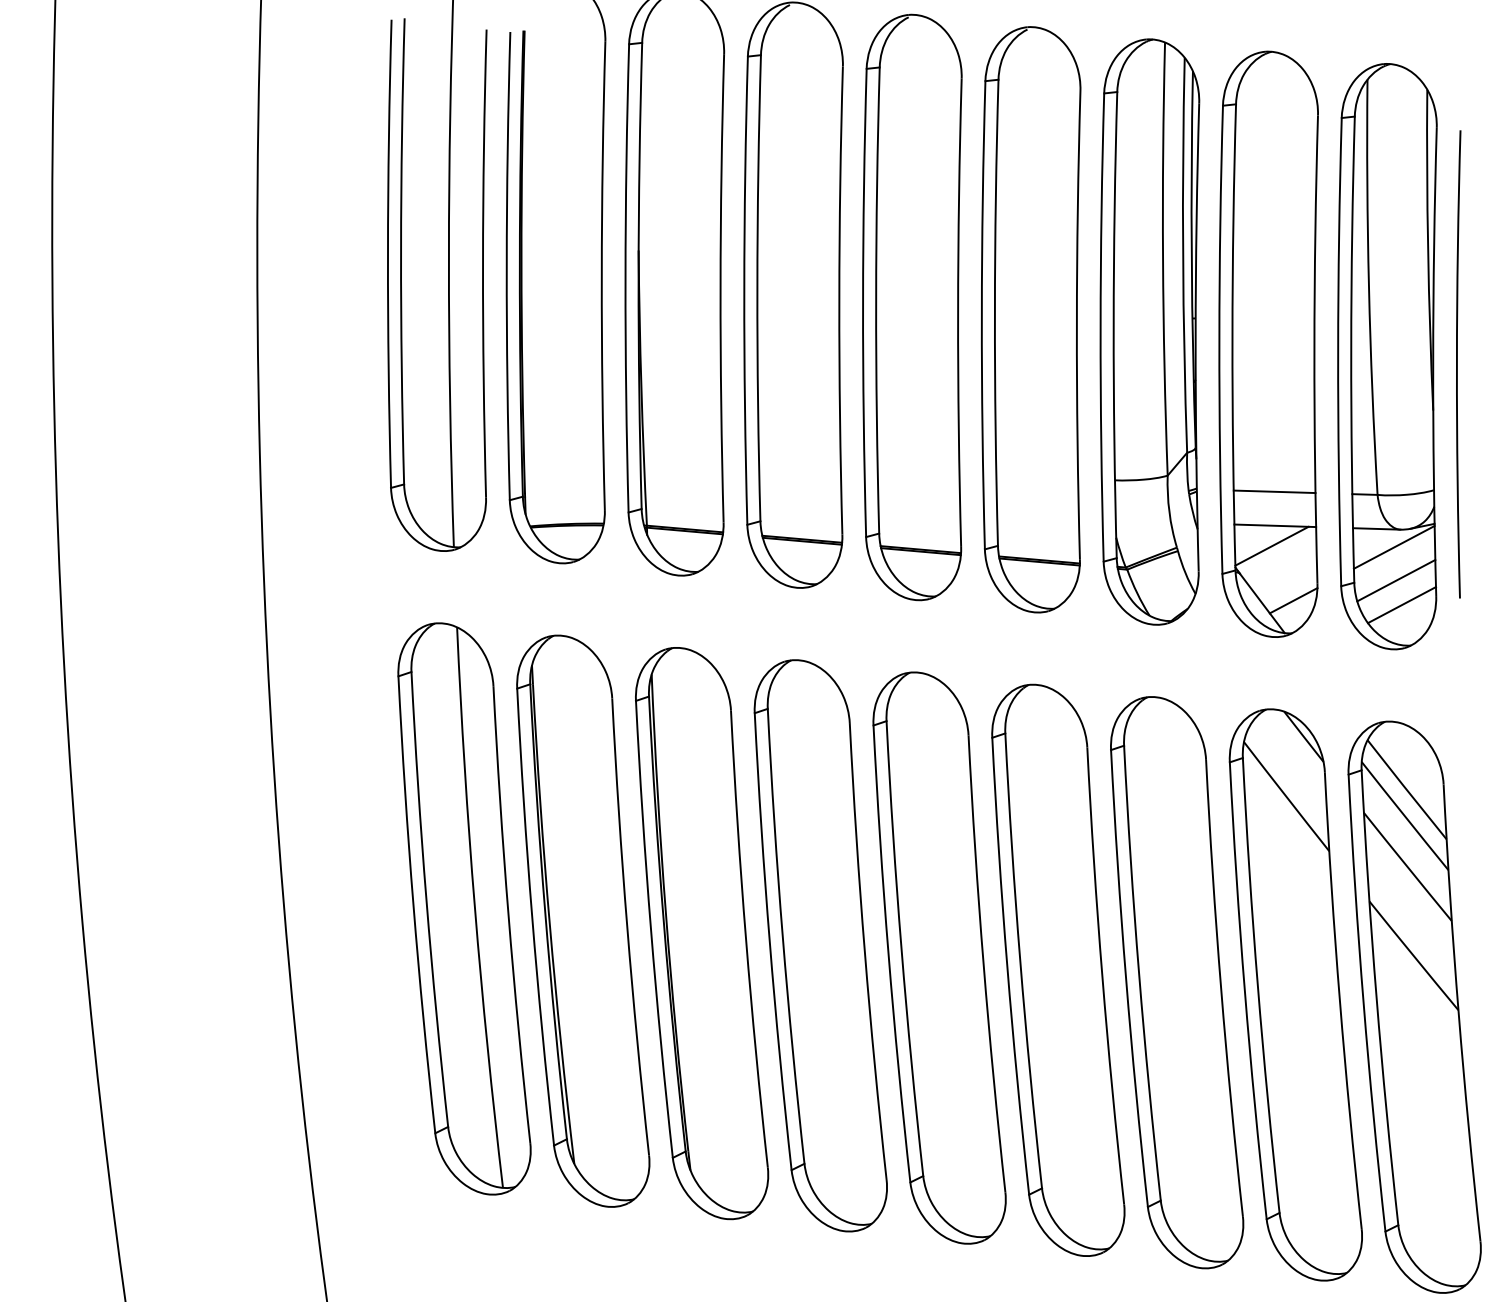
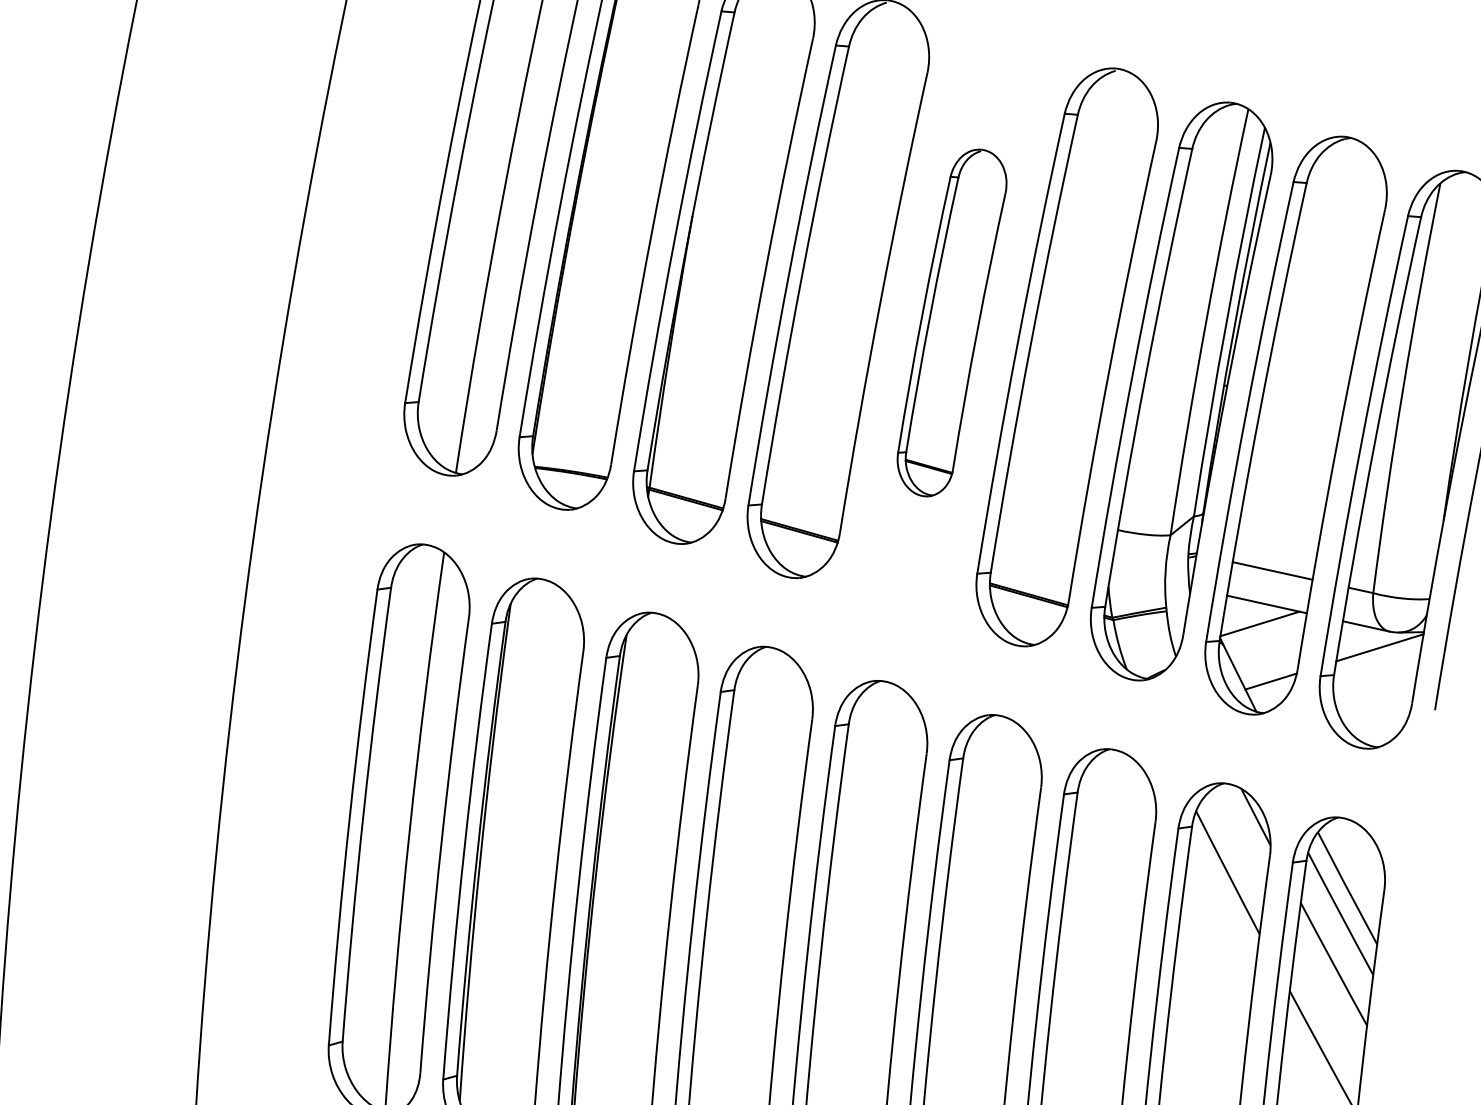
part: (912, 307) -> (951, 322), size x0.6
line: (1396, 580) -> (1375, 680), removed
line: (1401, 605) -> (1376, 706), removed

